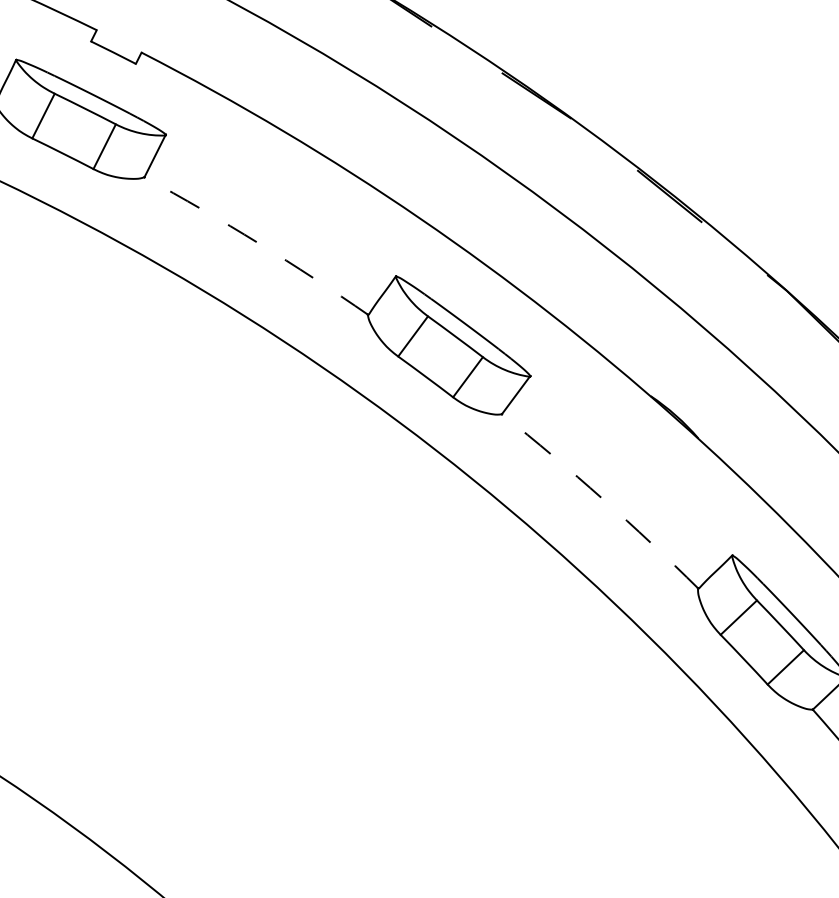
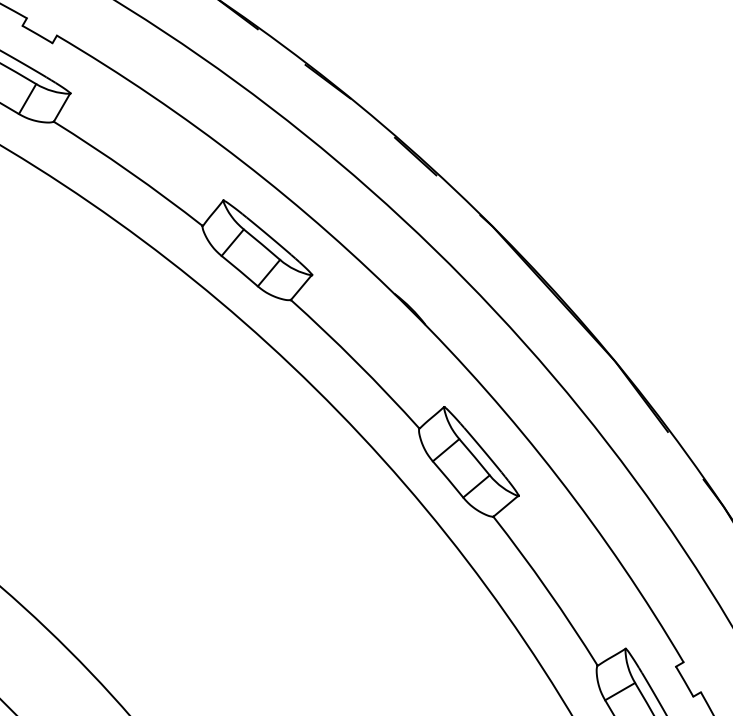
arc: (257, 242) -> (129, 171), dashed -> solid
arc: (601, 498) -> (356, 362), dashed -> solid

